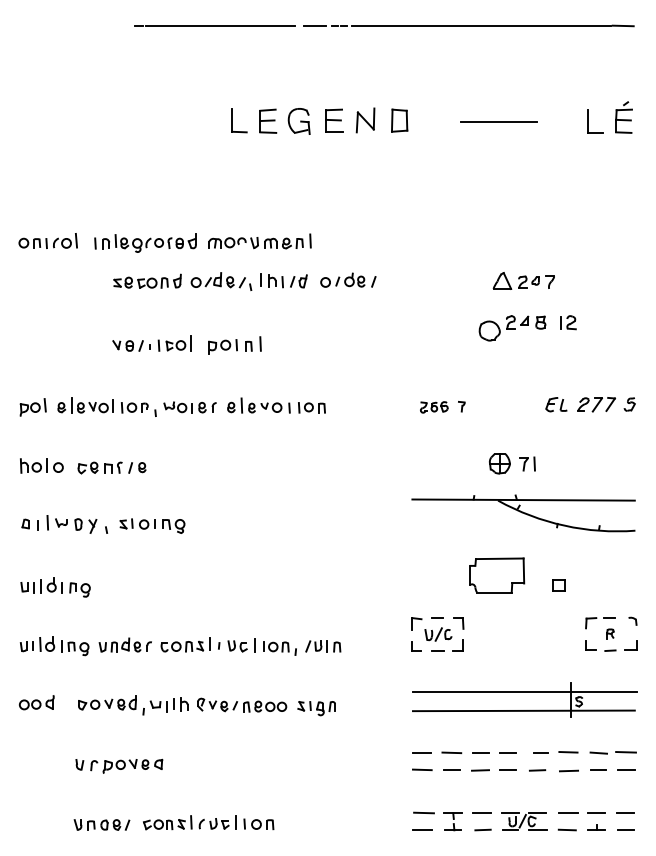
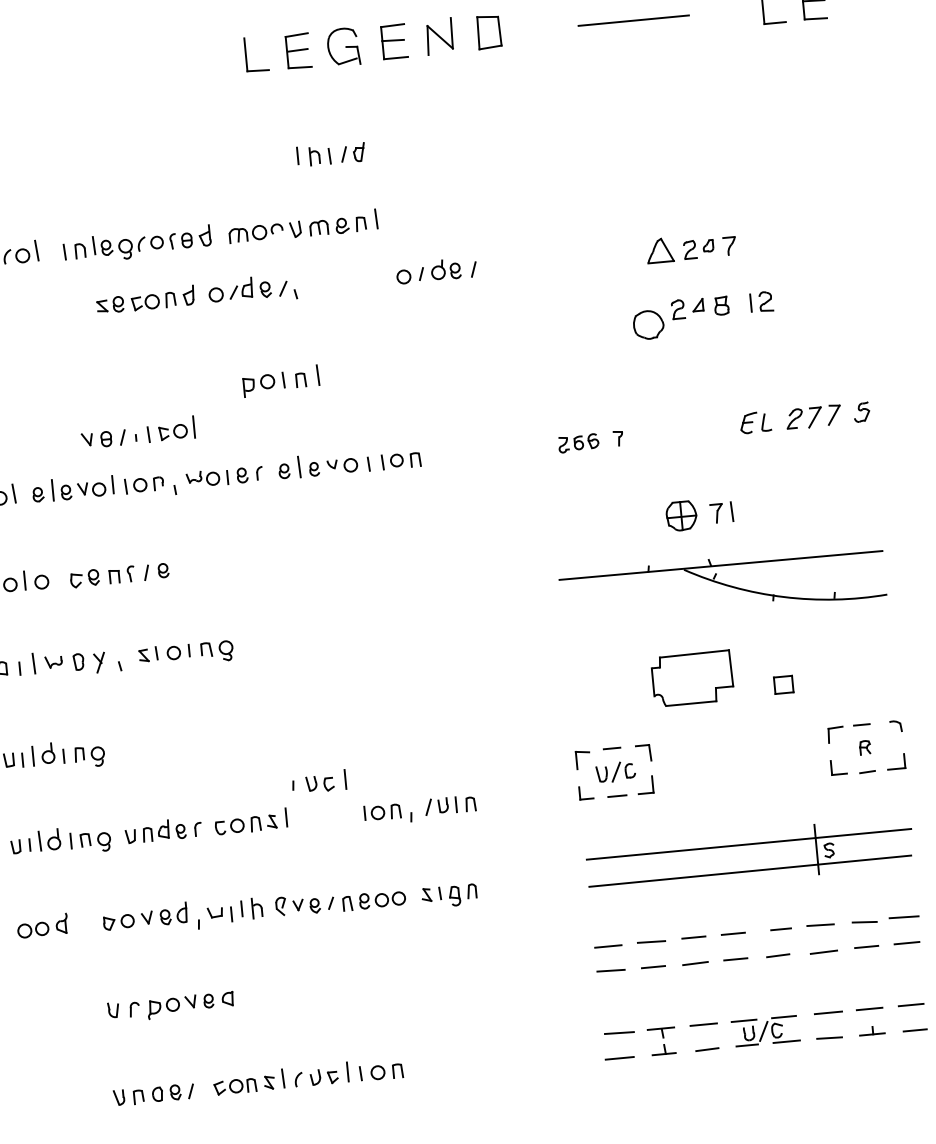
part: (283, 280) -> (330, 153), moved
part: (151, 343) -> (137, 432), moved
part: (236, 645) -> (318, 782), moved

